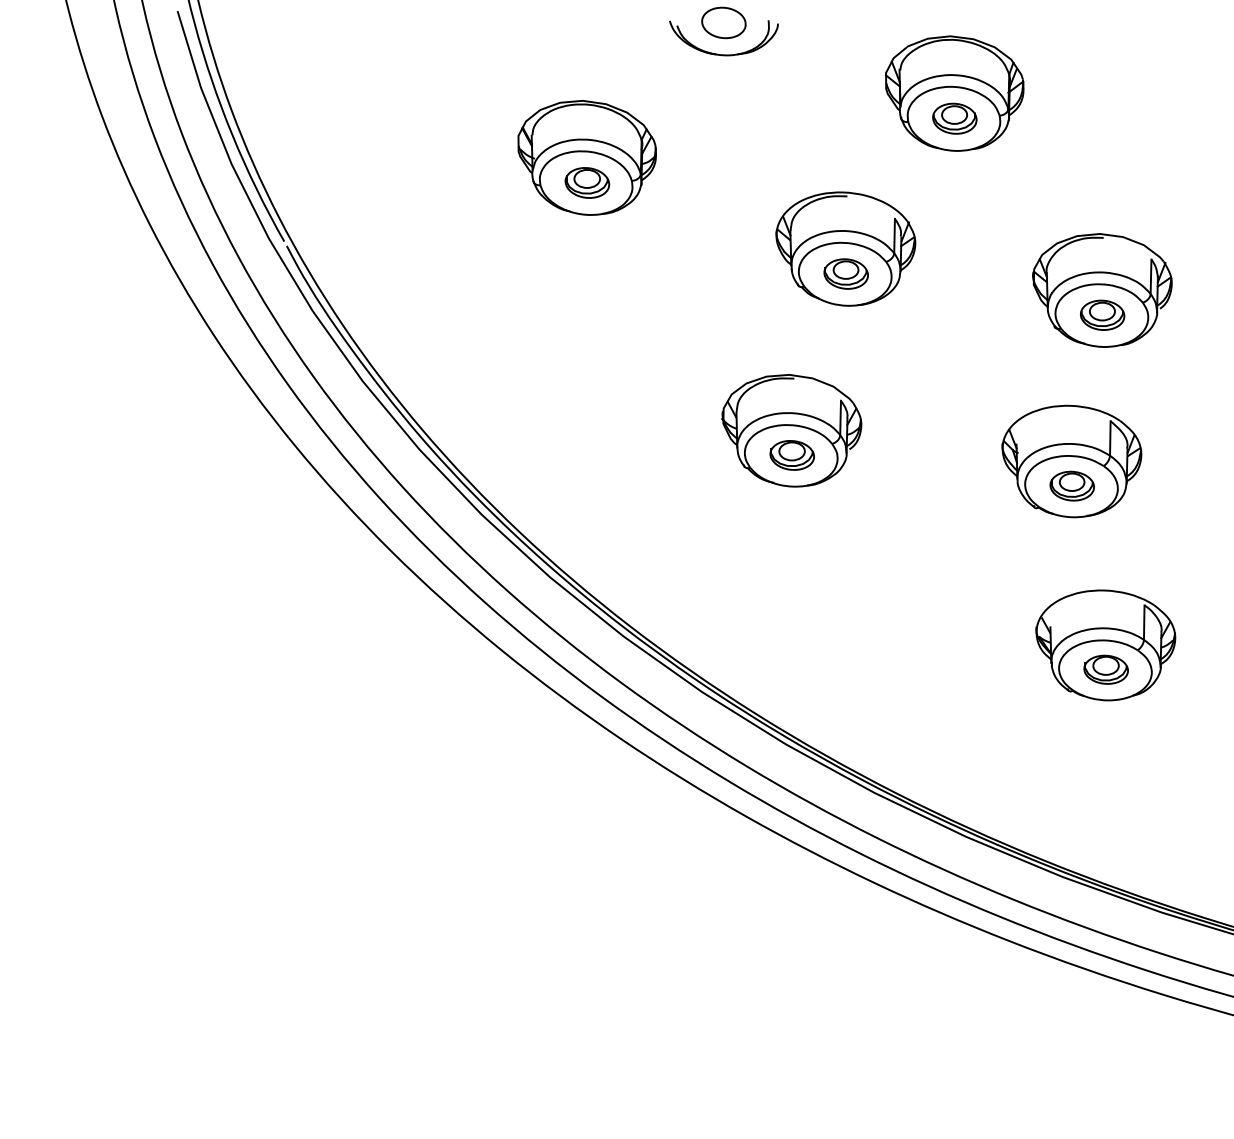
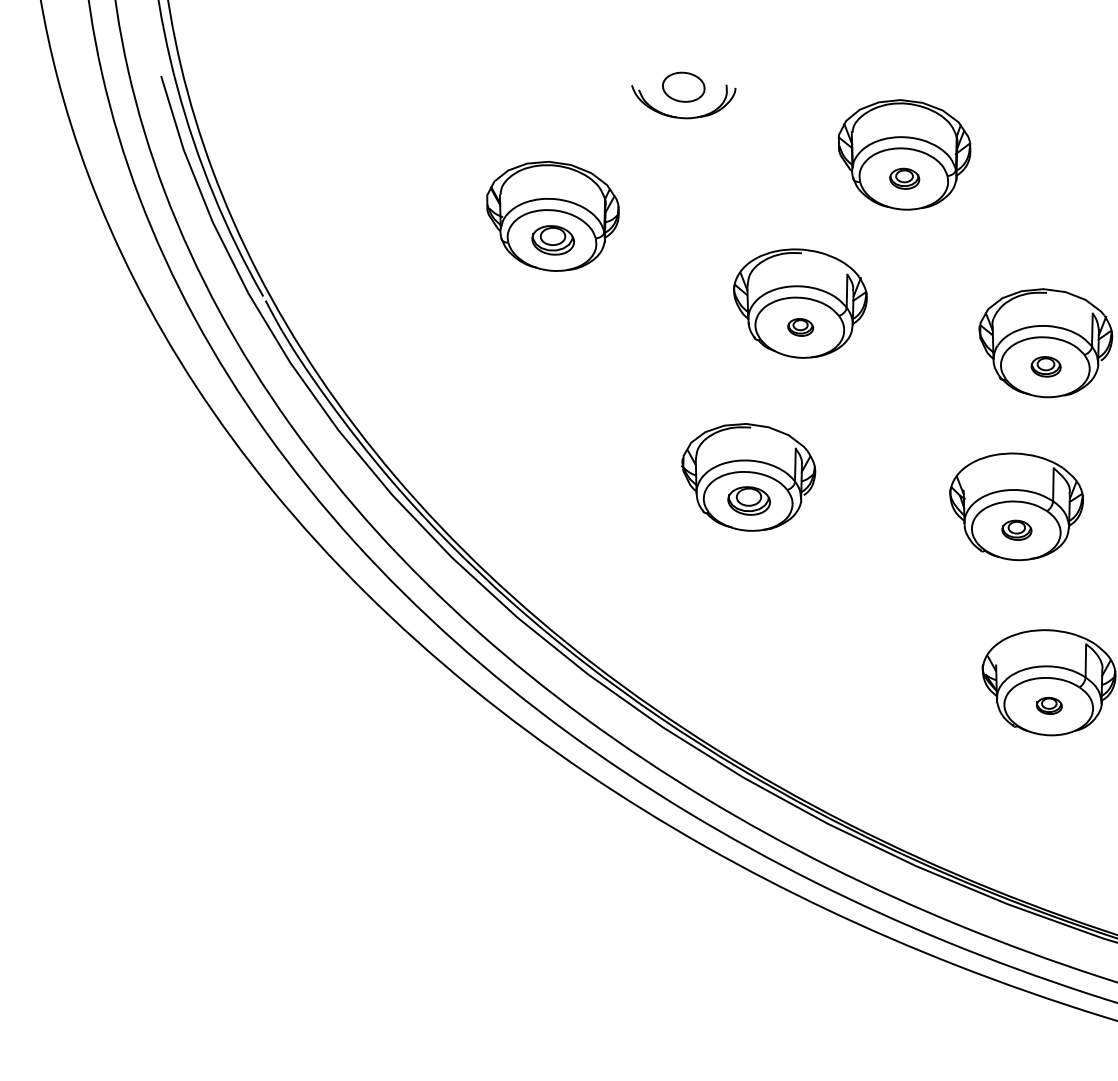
part: (954, 118) -> (904, 178), size x0.7
part: (845, 273) -> (800, 326), size x0.6
part: (1102, 314) -> (1045, 366), size x0.7
part: (1071, 485) -> (1016, 529), size x0.7
part: (1105, 669) -> (1048, 705), size x0.6

